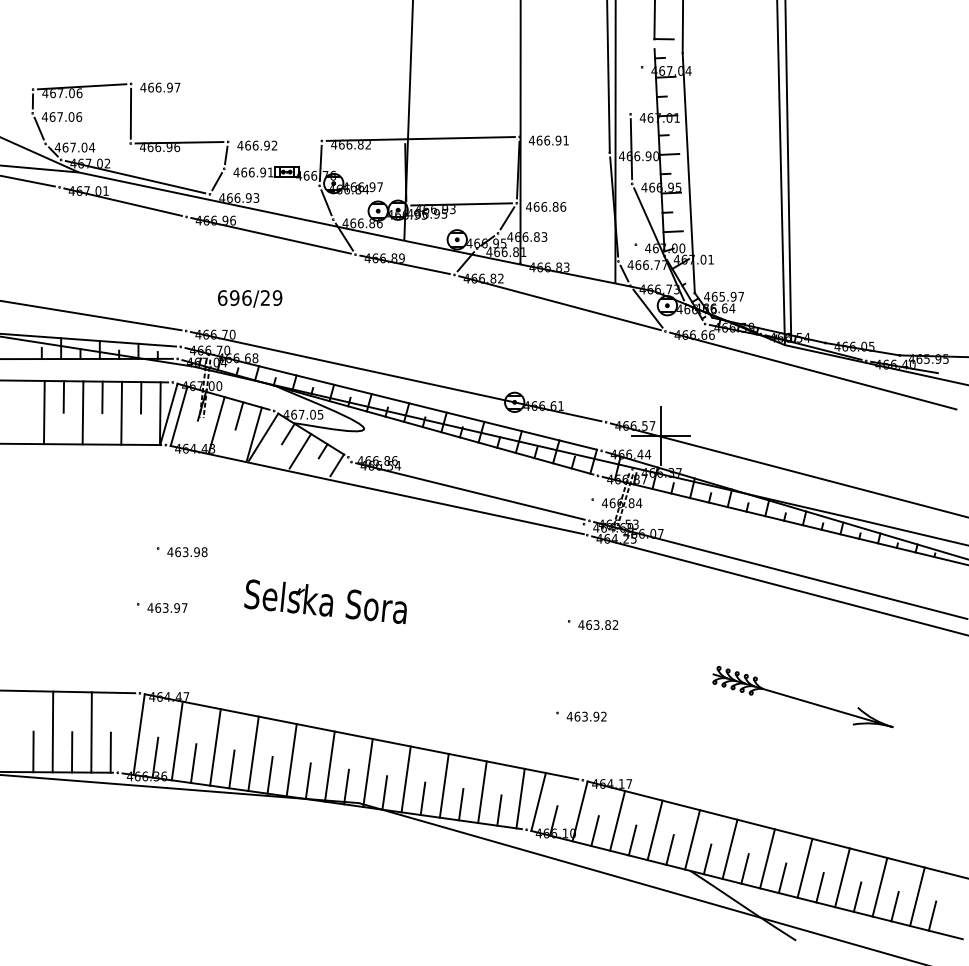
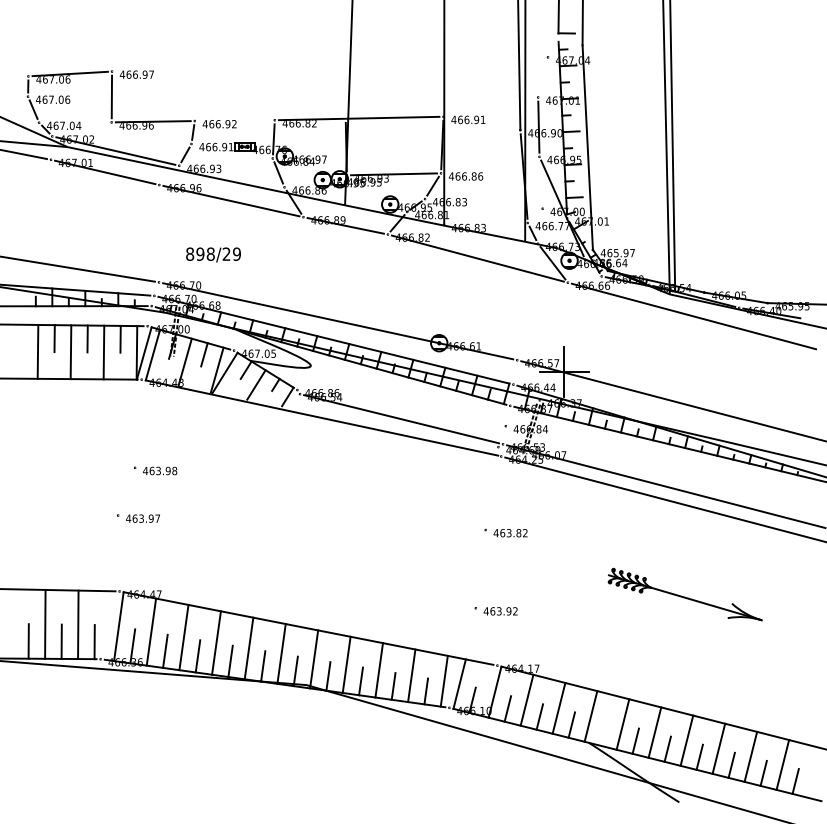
text: (234, 297) -> (200, 253), 696/29 -> 898/29
part: (325, 601) -> (277, 513), removed
line: (707, 858) -> (603, 732), removed

